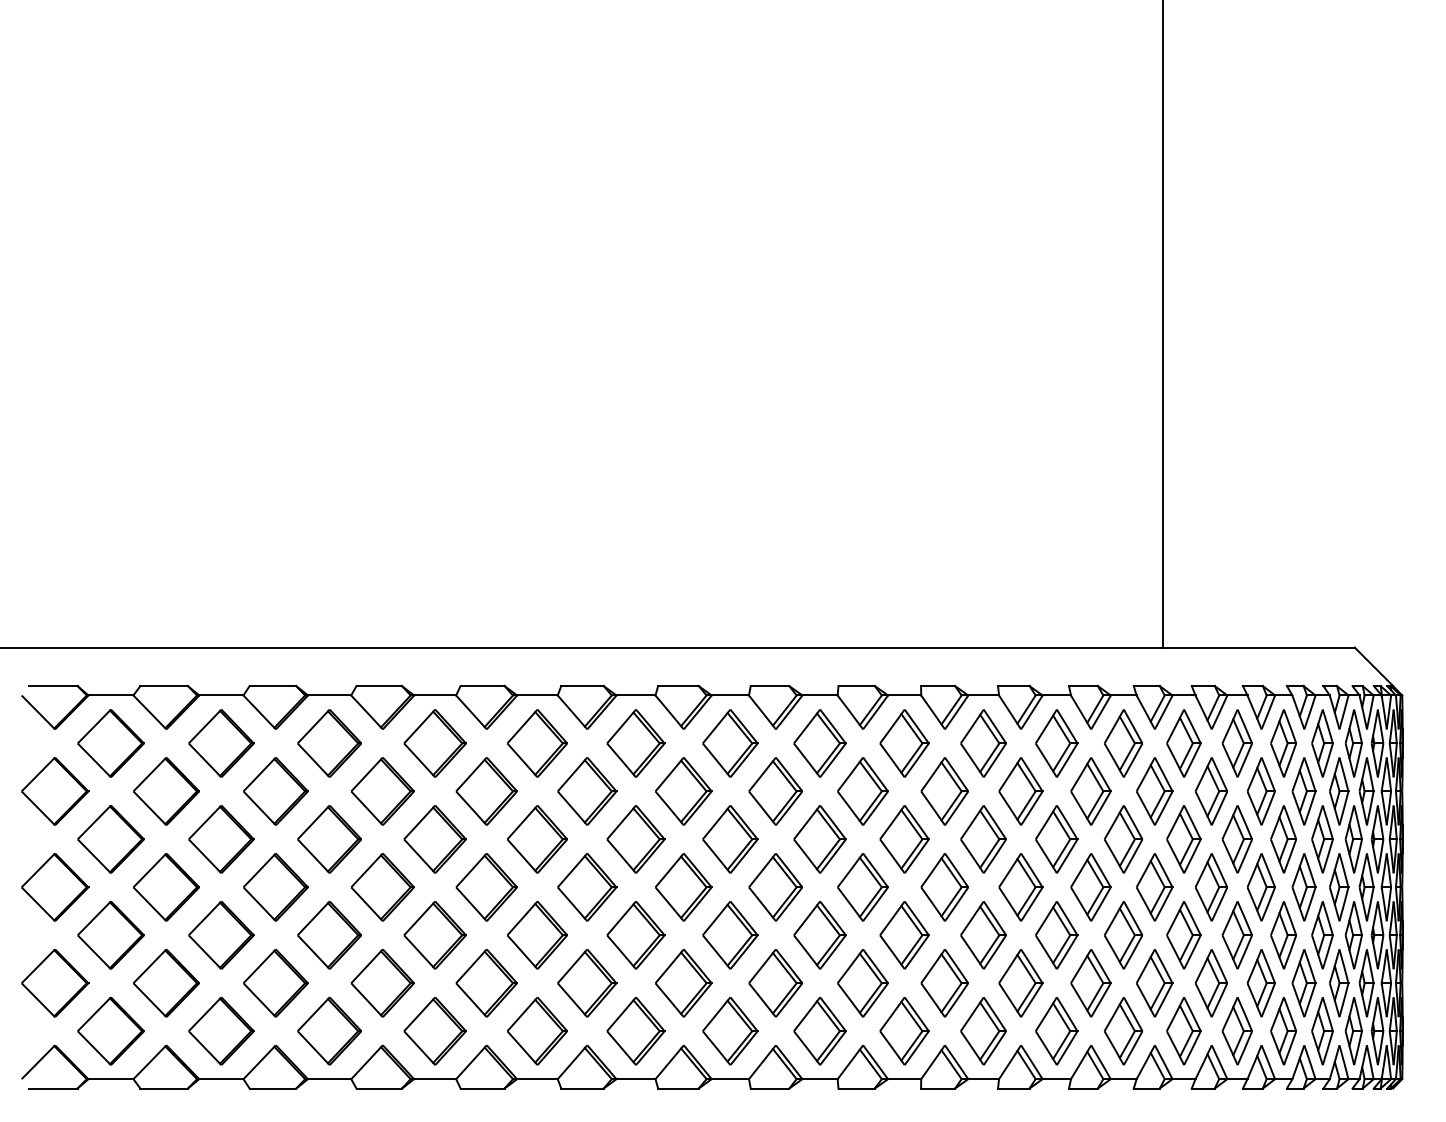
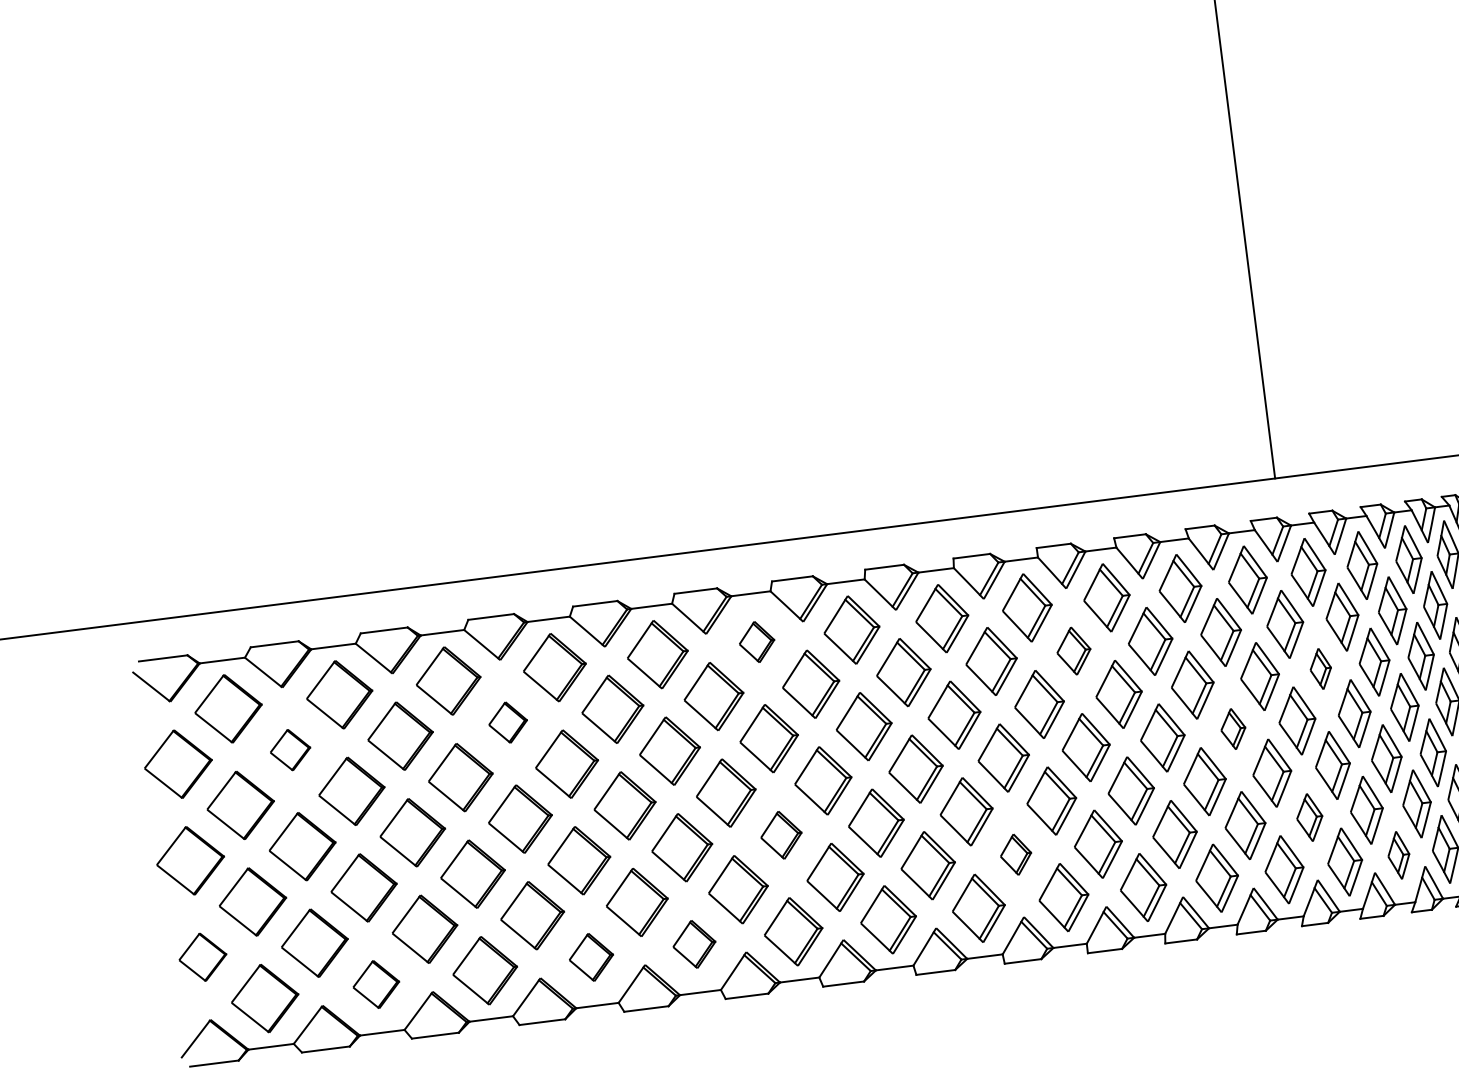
part: (635, 743) -> (756, 642), size x0.6
part: (166, 791) -> (290, 750), size x0.6
part: (382, 791) -> (507, 722), size x0.6
part: (944, 791) -> (1073, 651), size x0.7
part: (1183, 839) -> (1320, 669), size x0.6
part: (1090, 887) -> (1232, 729), size x0.6
part: (635, 935) -> (780, 835), size x0.7
part: (55, 982) -> (203, 956), size x0.7
part: (862, 983) -> (1015, 854), size x0.6
part: (1154, 983) -> (1309, 817), size x0.7
part: (221, 1031) -> (376, 984), size x0.7
part: (434, 1031) -> (590, 957), size x0.7
part: (537, 1031) -> (694, 944), size x0.7
part: (1236, 1031) -> (1398, 855), size x0.7

